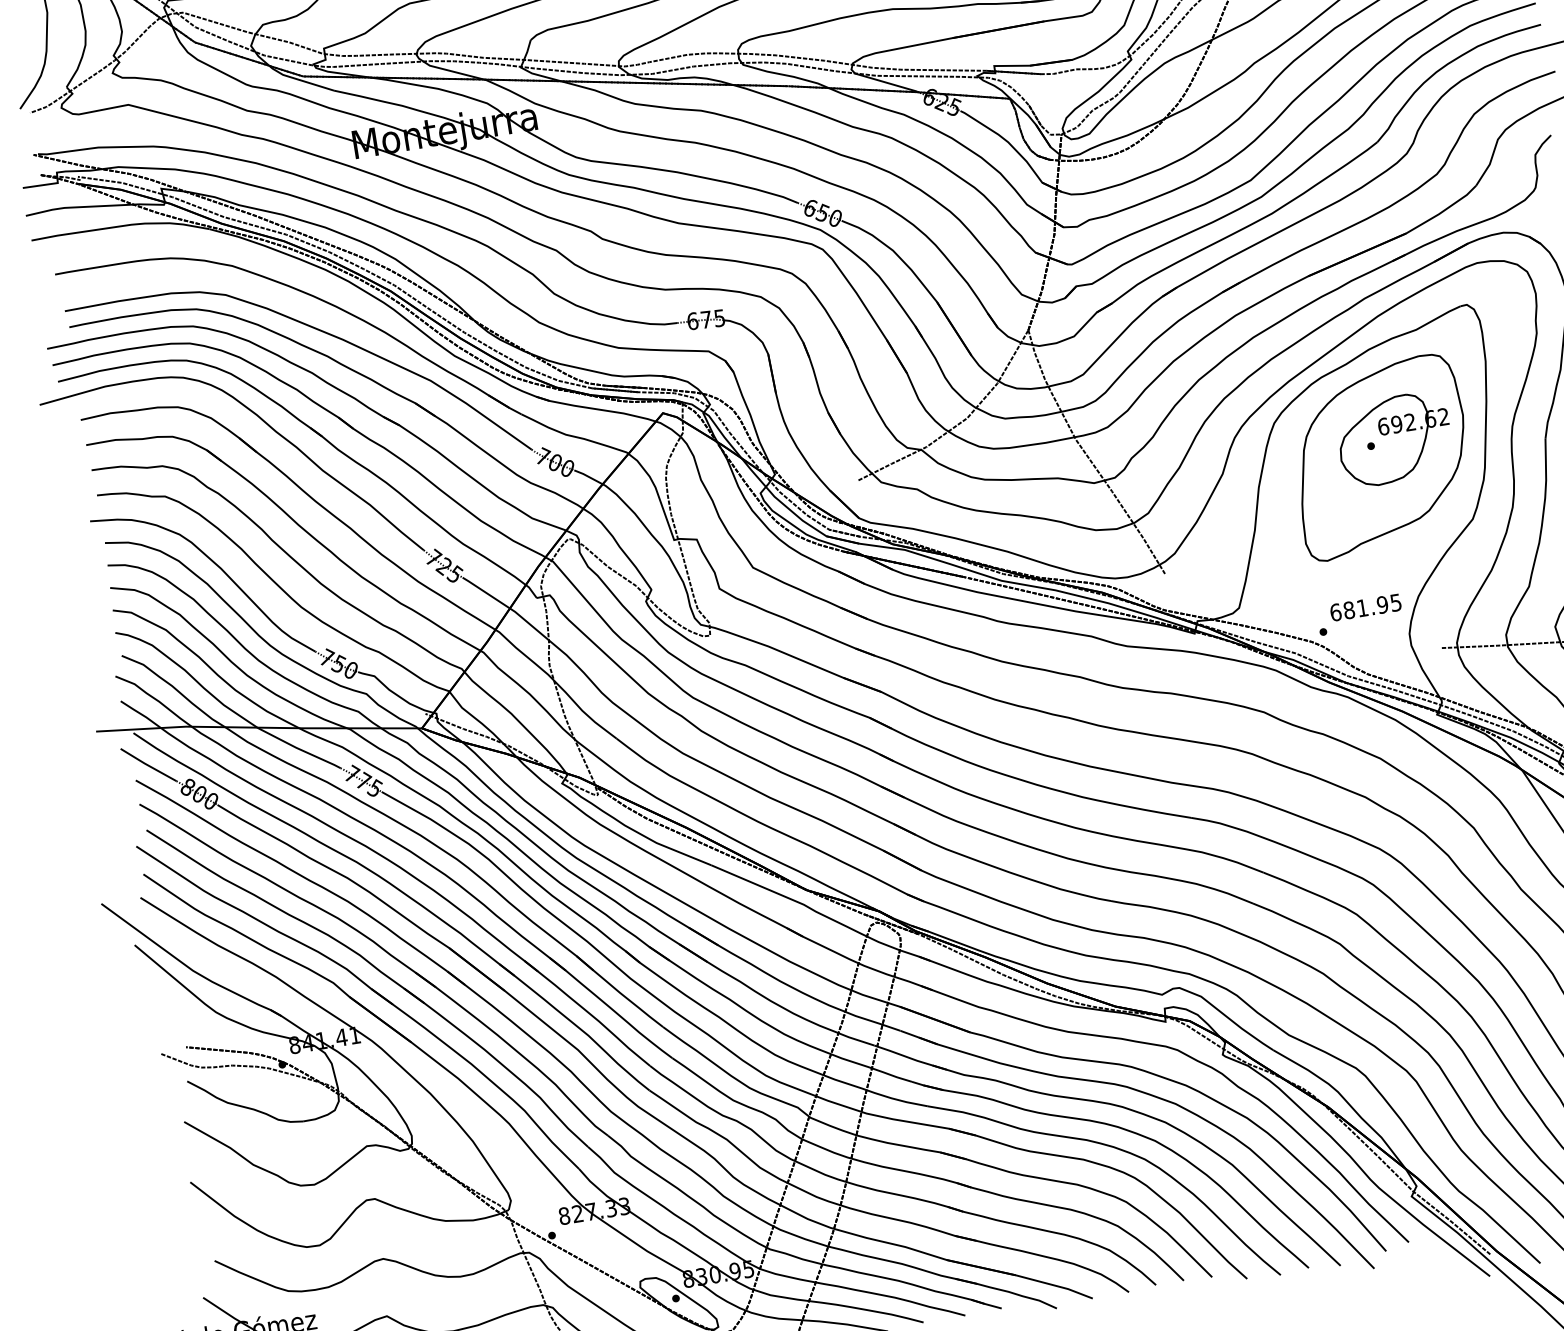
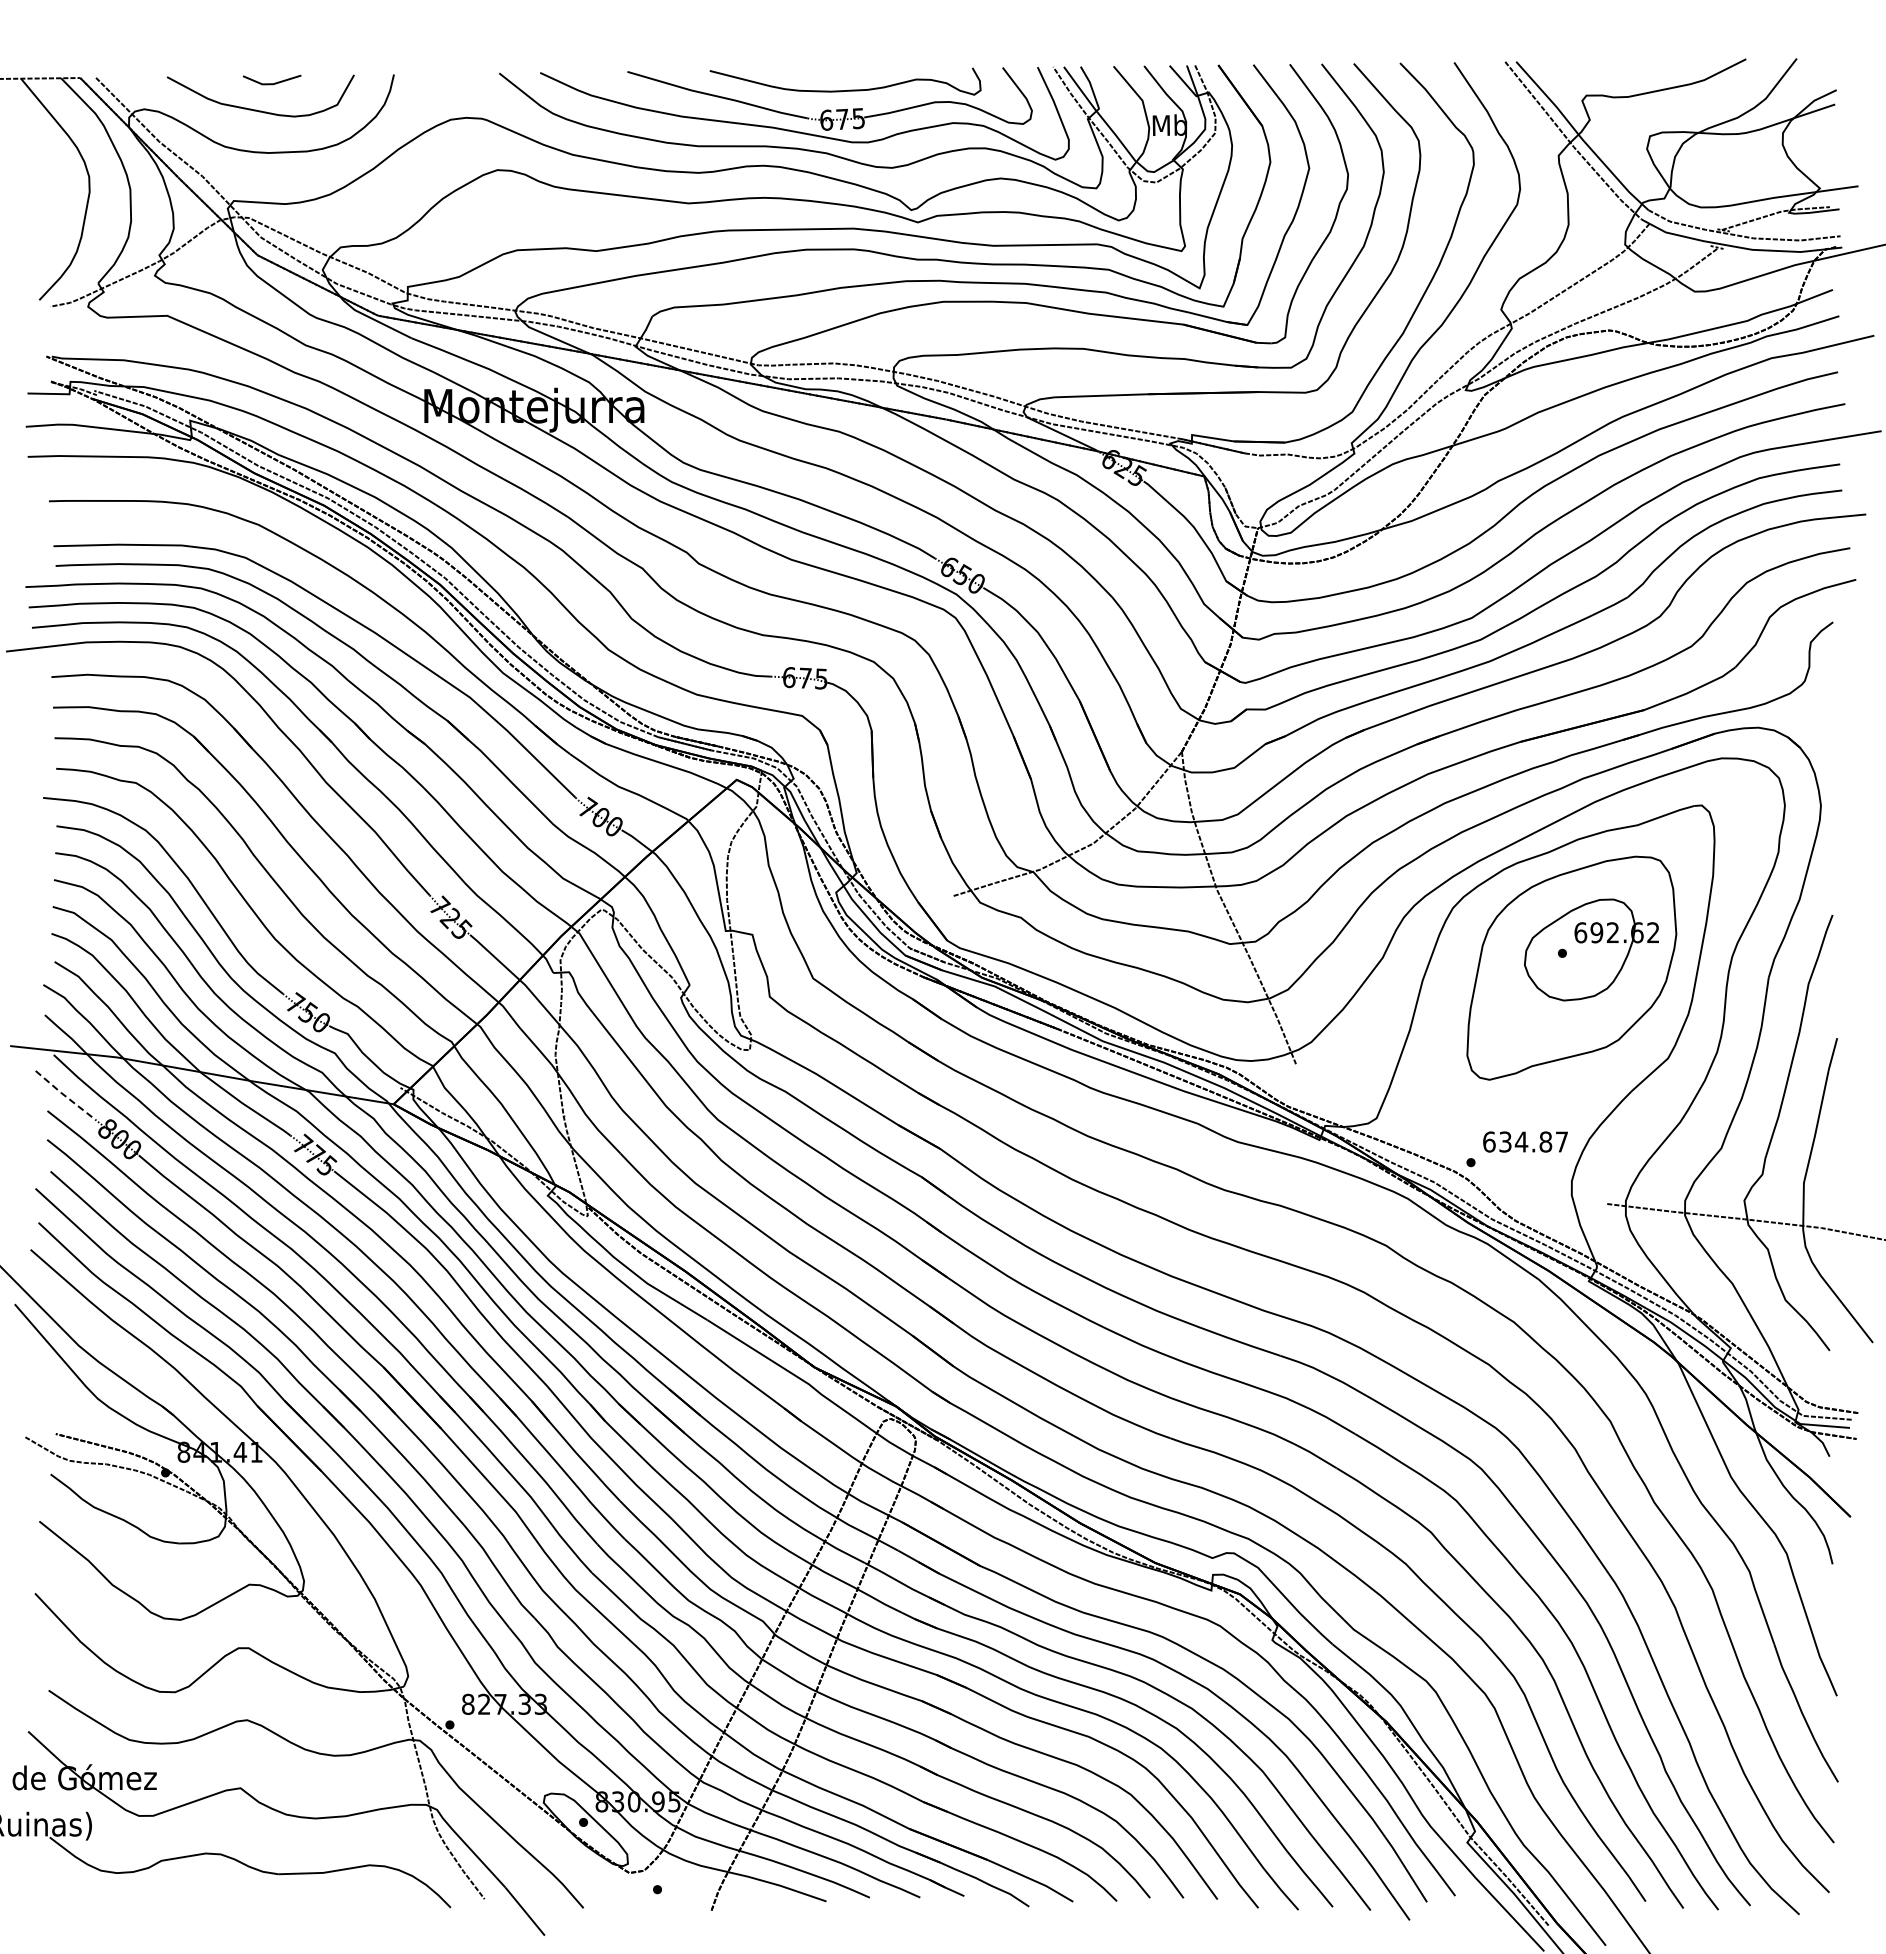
text: (1372, 606) -> (1533, 1141), 681.95 -> 634.87
line: (148, 765) -> (65, 1095), solid -> dashed

